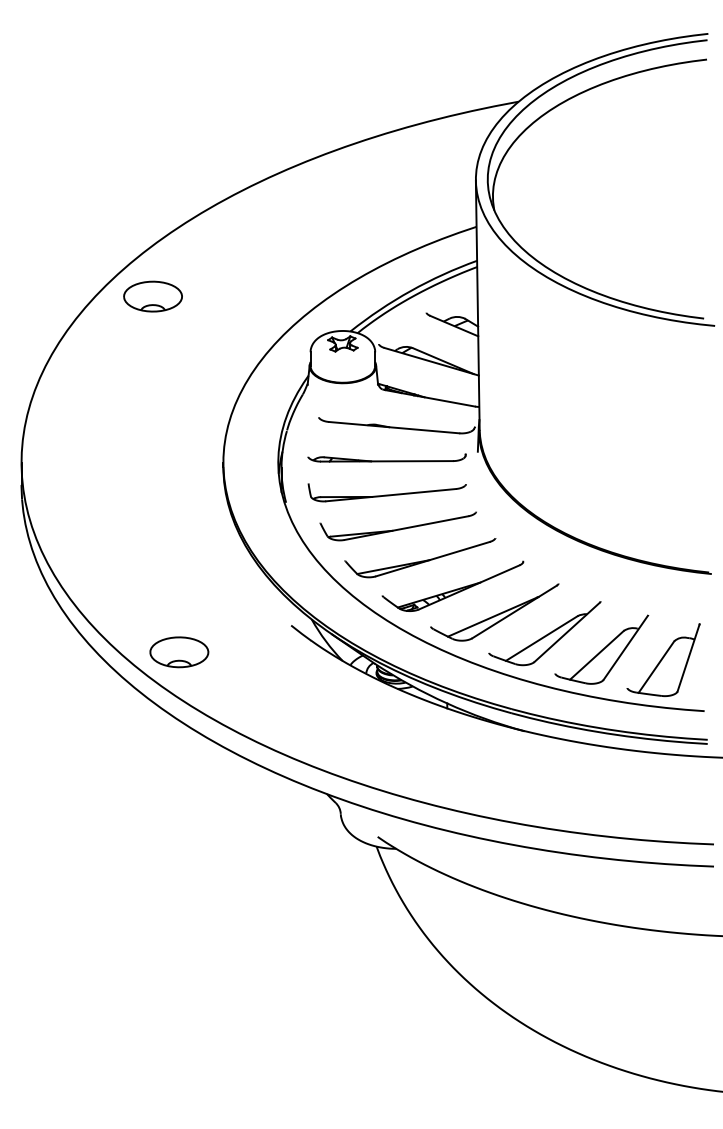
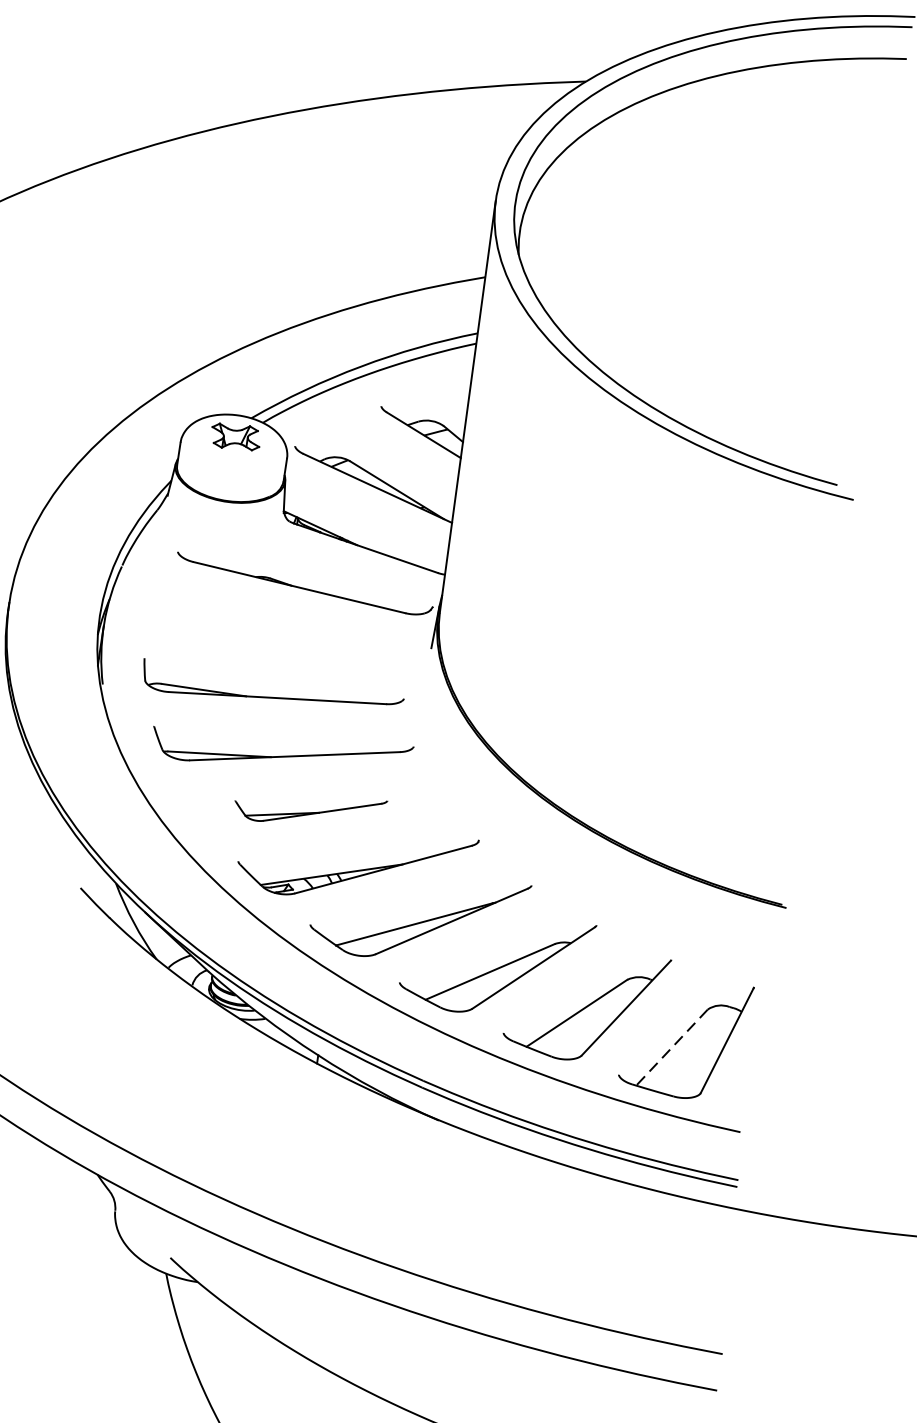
part: (386, 457) -> (279, 634), removed
part: (420, 558) -> (310, 809), size x0.6
line: (656, 667) -> (672, 1048), solid -> dashed

